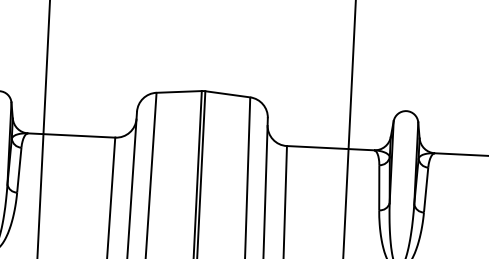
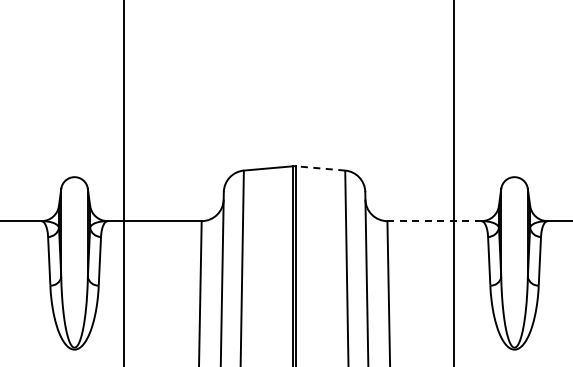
line: (227, 94) -> (320, 168), solid -> dashed
line: (330, 148) -> (434, 221), solid -> dashed

